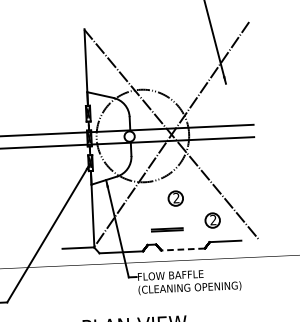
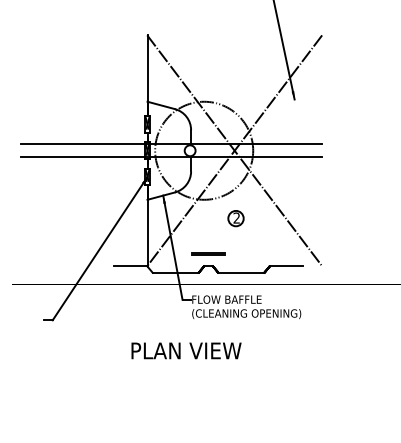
part: (212, 220) -> (273, 243), removed
line: (167, 229) -> (208, 253), moved
line: (182, 249) -> (240, 272), dashed -> solid

